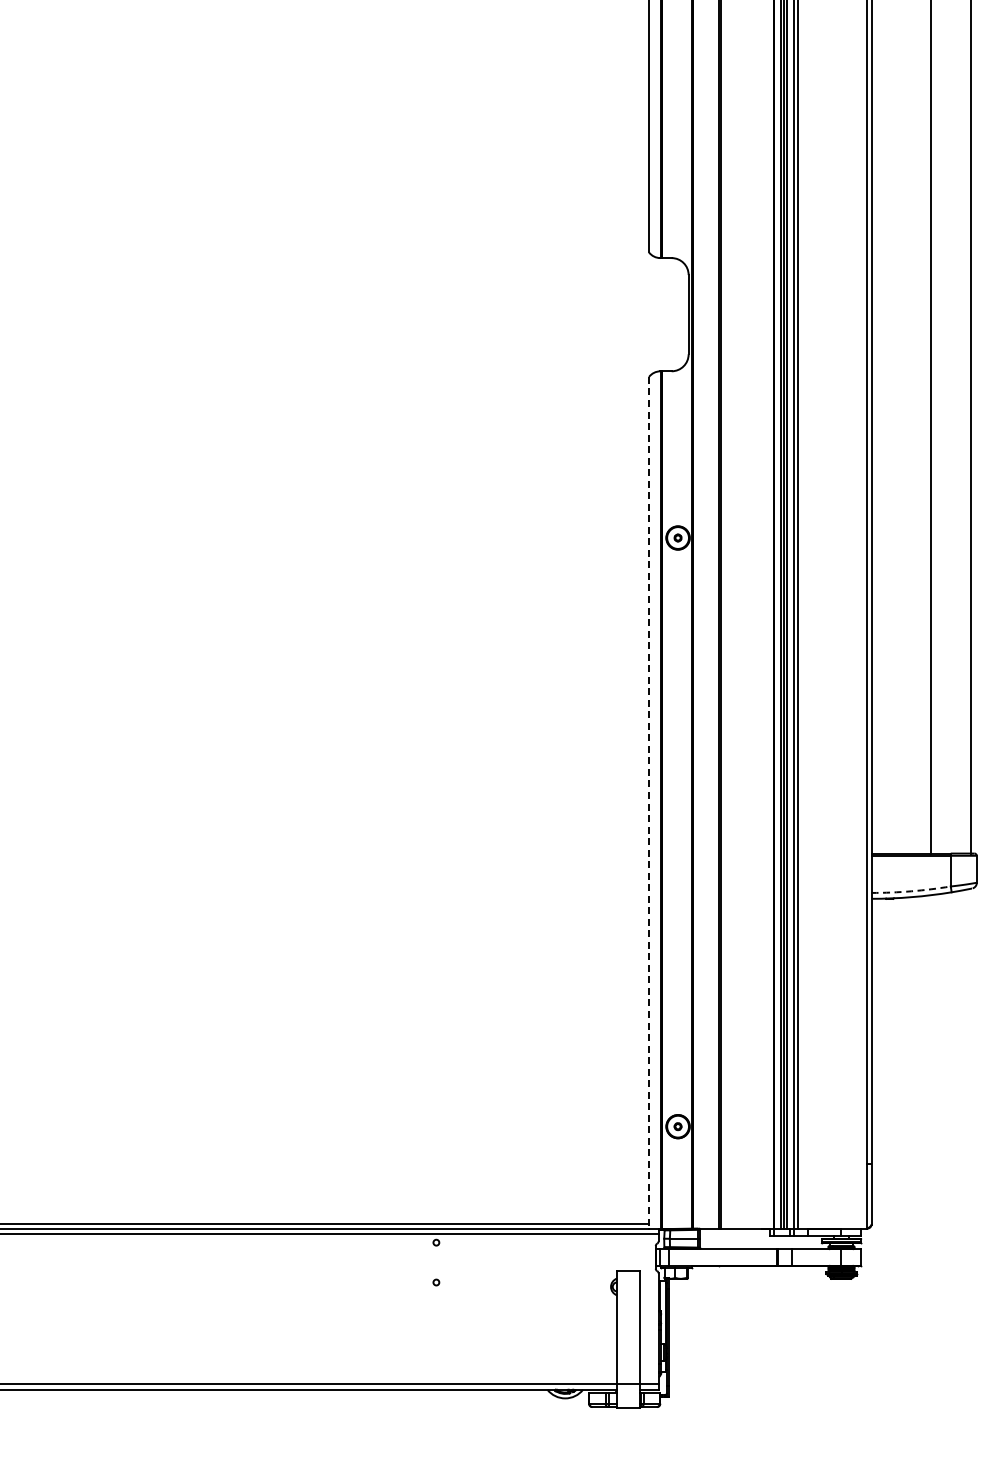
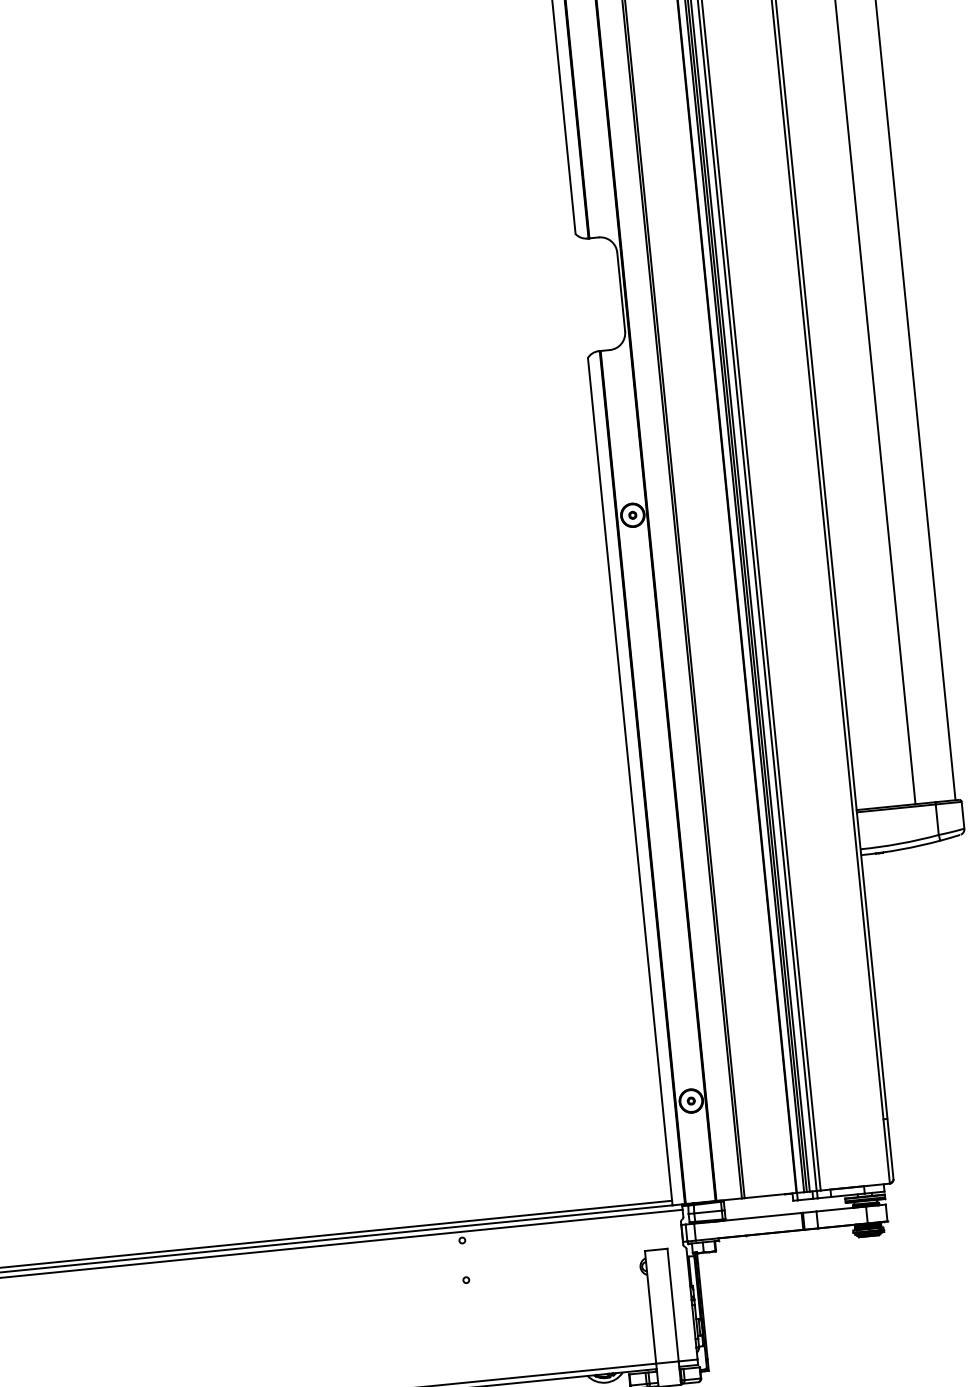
line: (649, 802) -> (630, 781), dashed -> solid
arc: (911, 891) -> (900, 843), dashed -> solid

